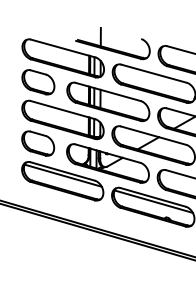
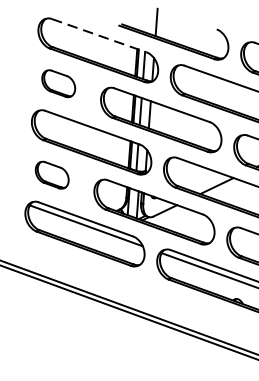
line: (63, 48) -> (99, 35), solid -> dashed
part: (38, 82) -> (58, 83), size x0.7
part: (38, 143) -> (52, 175), size x0.7

